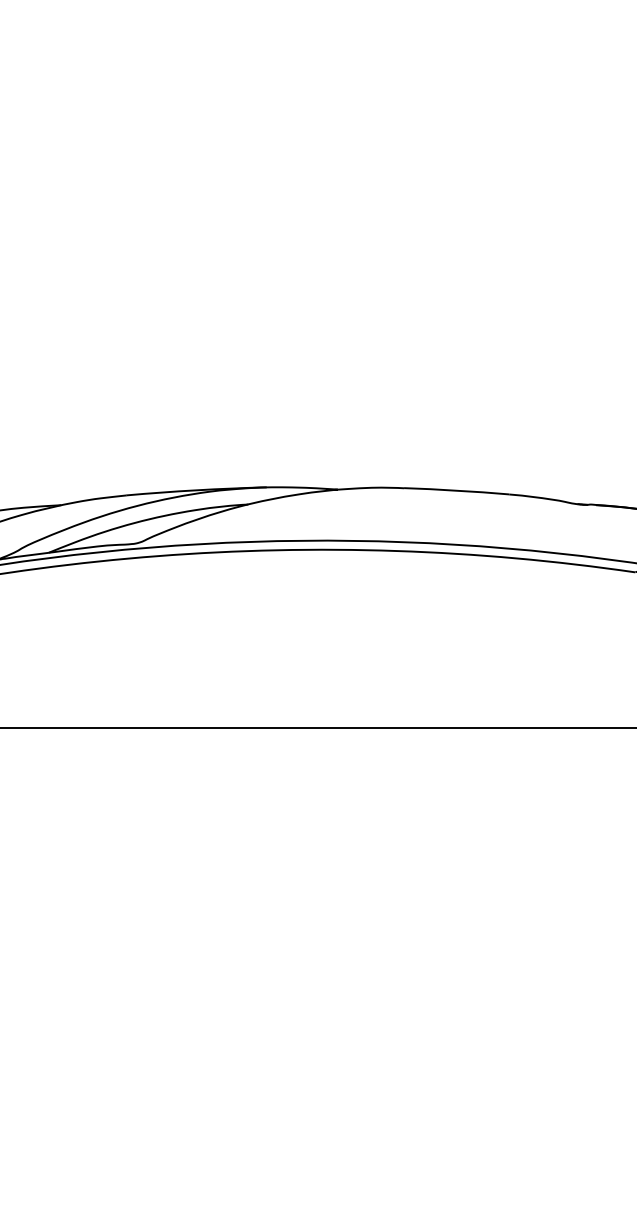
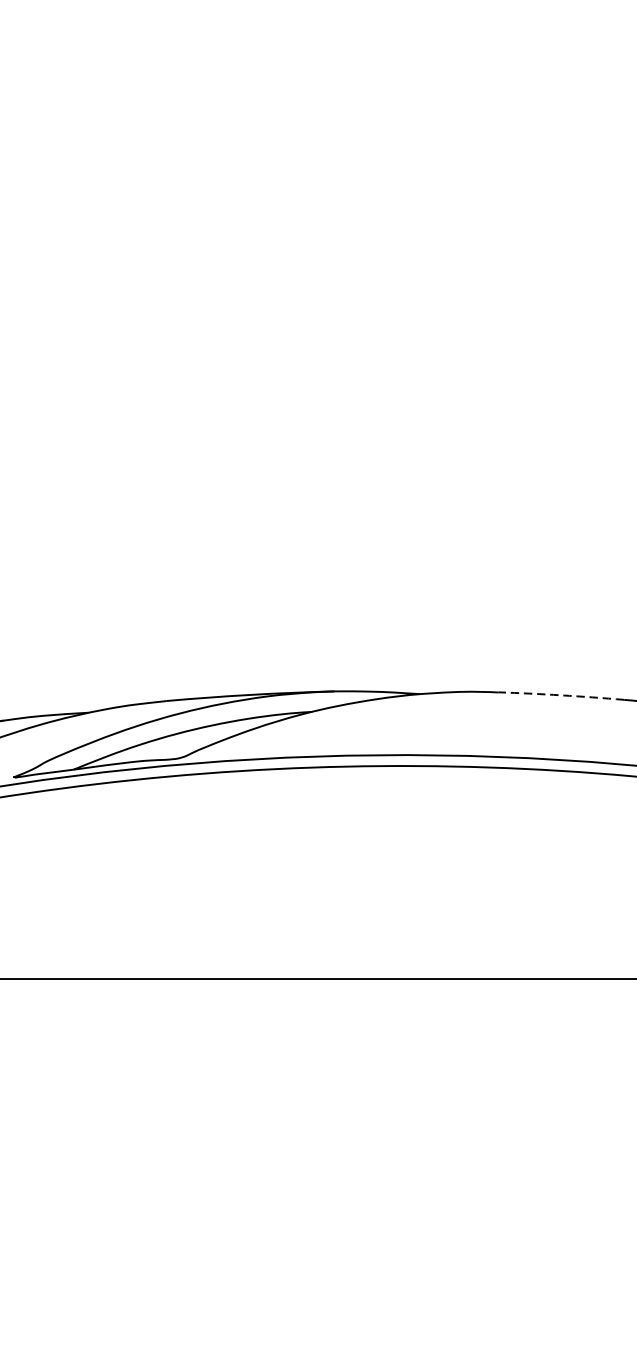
arc: (456, 490) -> (561, 695), solid -> dashed

